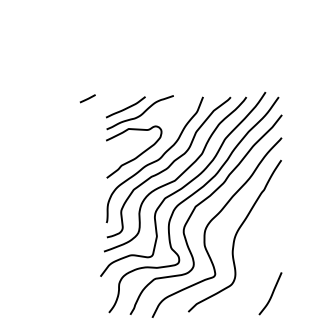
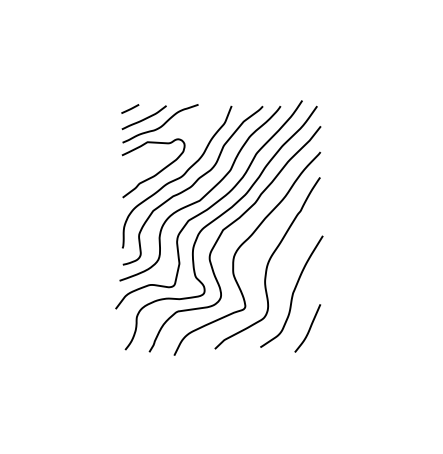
line: (87, 98) -> (130, 108), moved
curve: (256, 261) -> (292, 291), added

